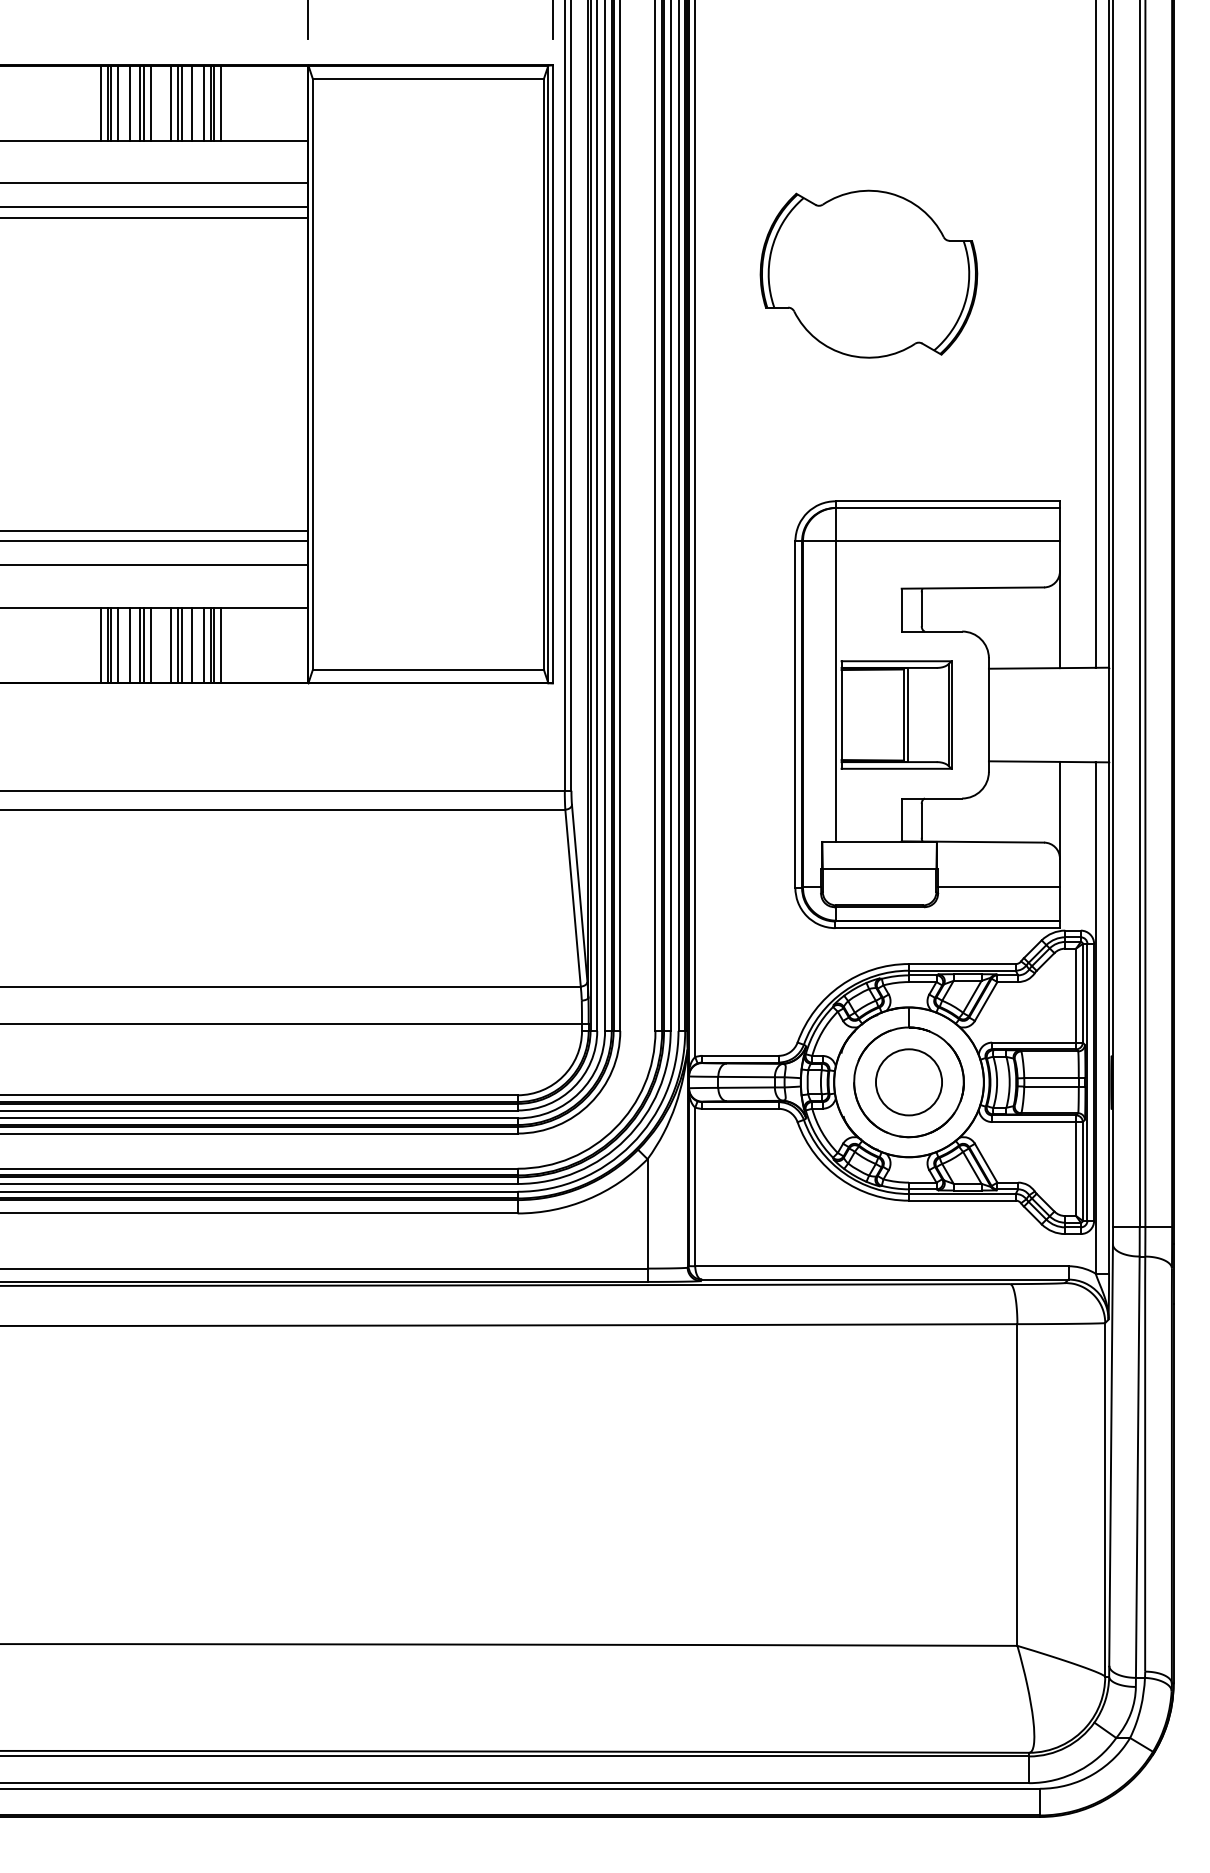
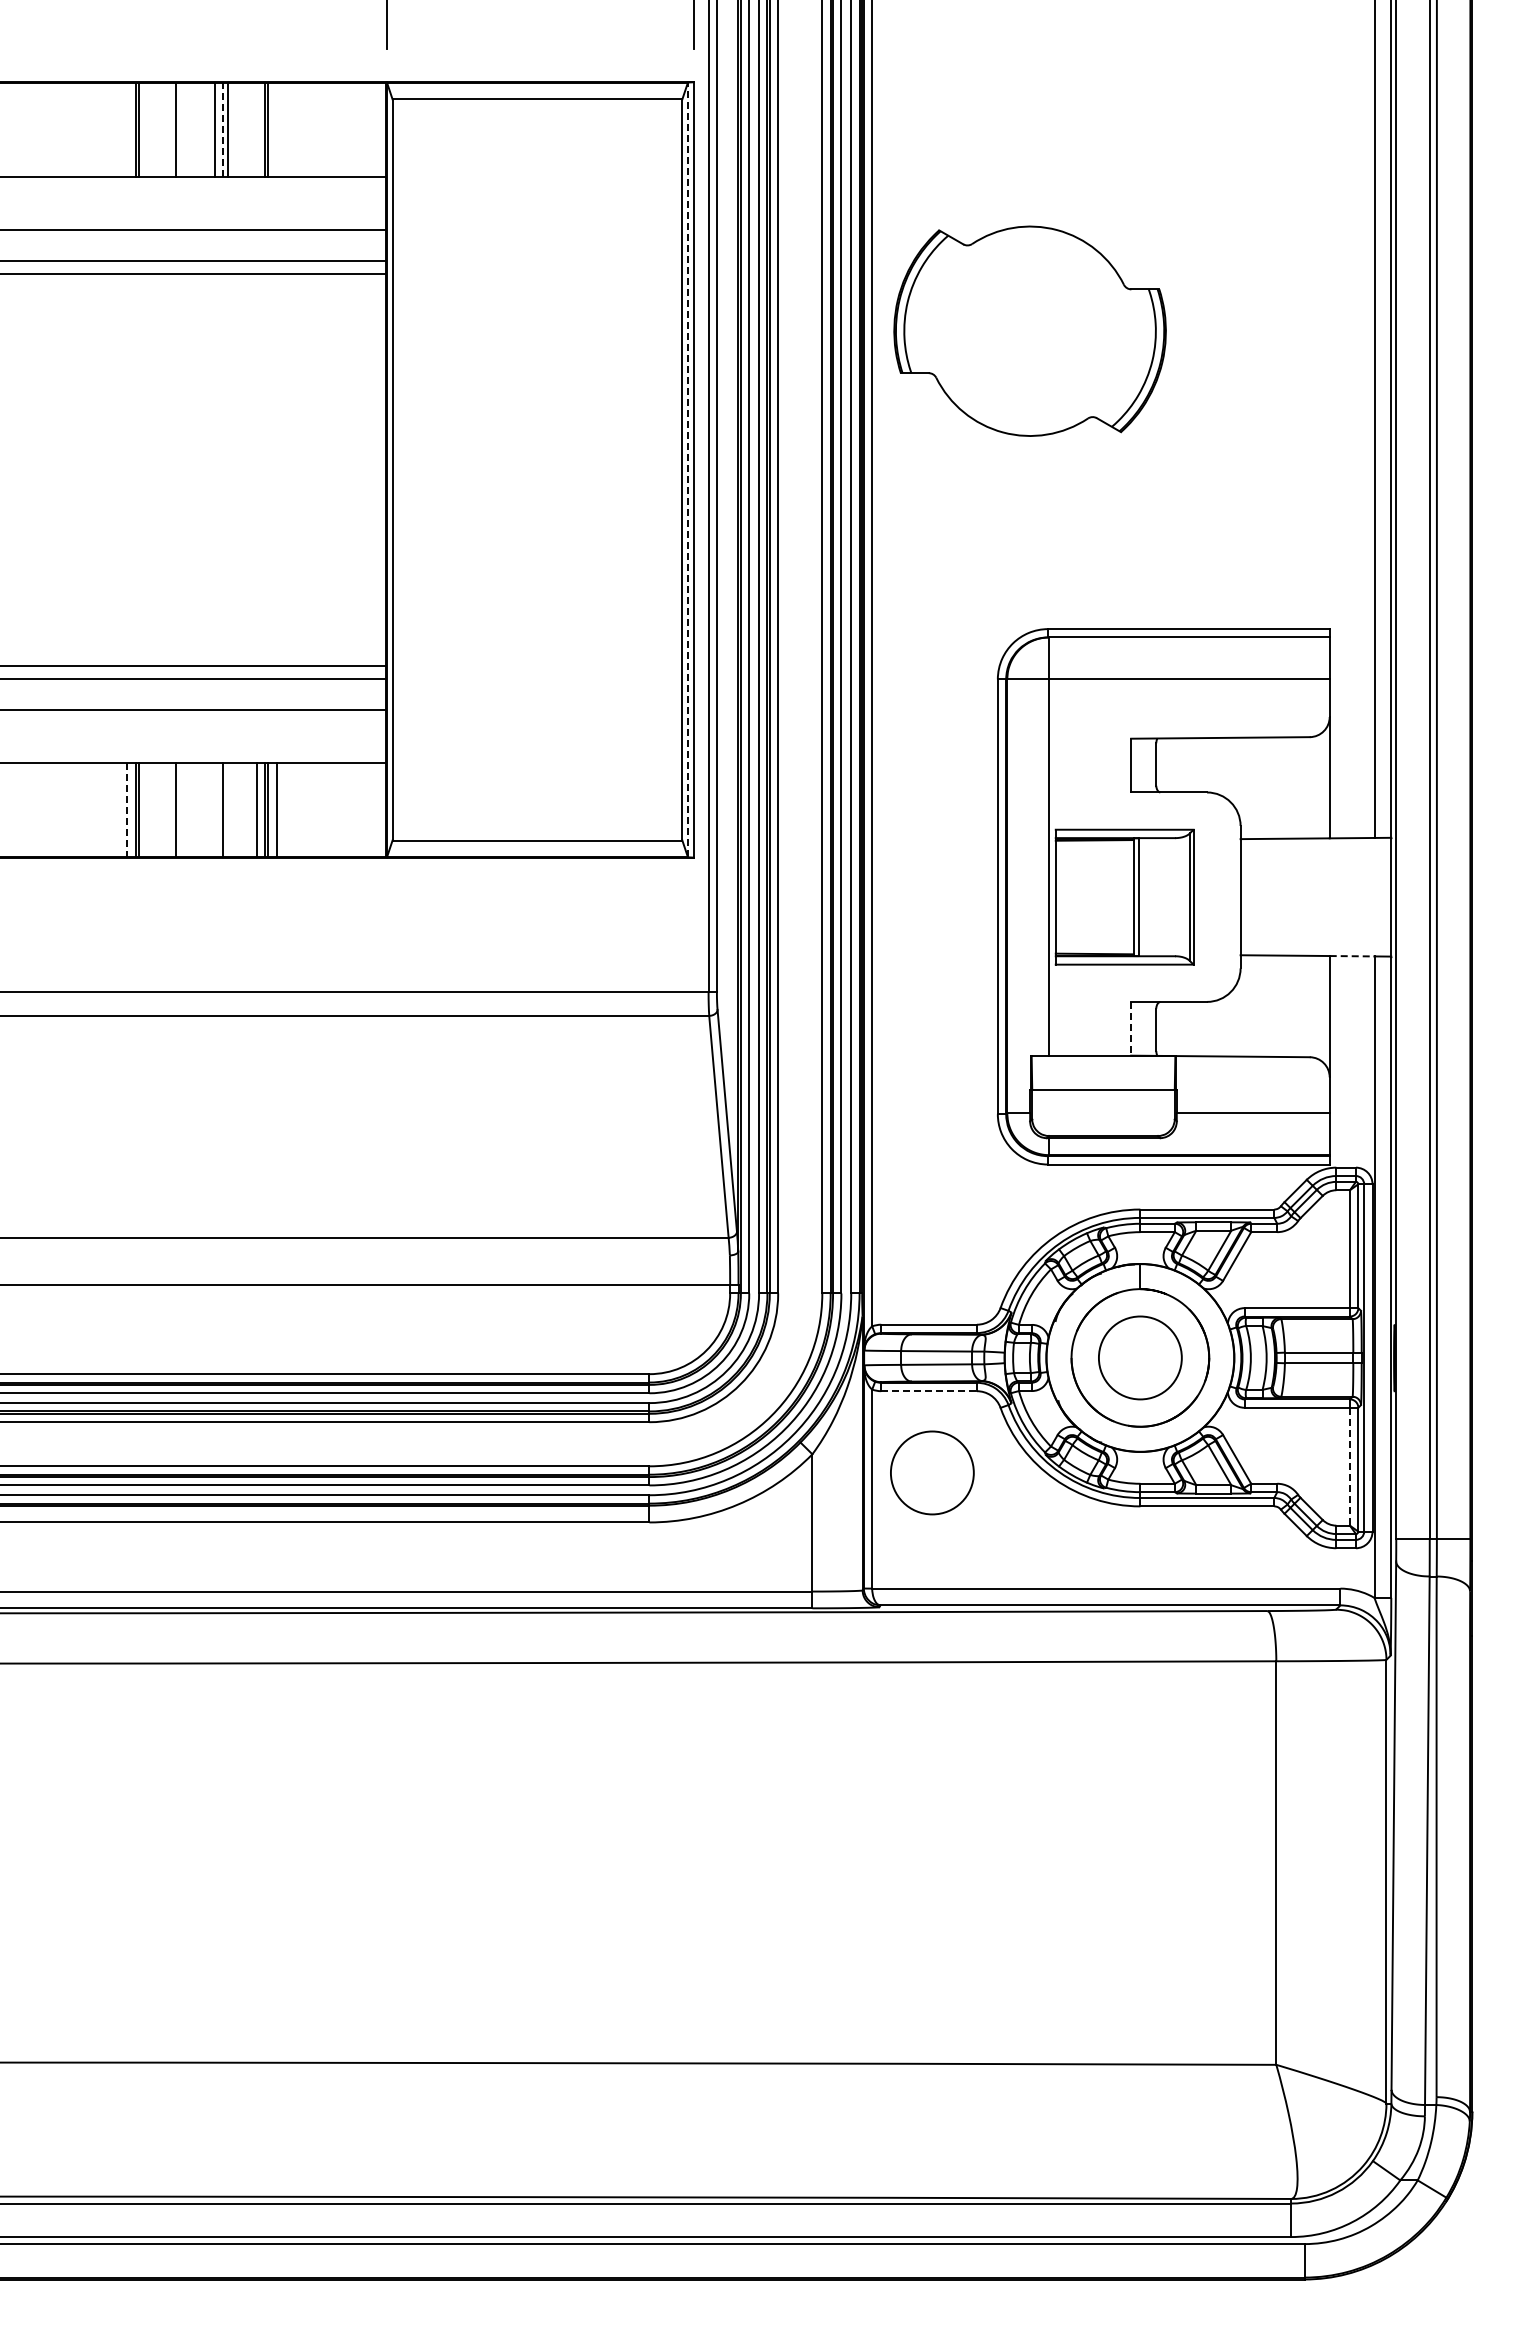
line: (101, 103) -> (127, 129), removed
line: (117, 103) -> (147, 129), removed
line: (130, 103) -> (163, 129), removed
line: (143, 103) -> (180, 129), removed
line: (150, 103) -> (189, 129), removed
line: (178, 103) -> (223, 129), solid -> dashed
line: (191, 103) -> (240, 129), removed
line: (204, 103) -> (256, 129), removed
line: (220, 103) -> (276, 129), removed
part: (868, 273) -> (1029, 330), moved
line: (548, 374) -> (687, 469), solid -> dashed
line: (101, 645) -> (127, 810), solid -> dashed
line: (117, 645) -> (147, 810), removed
line: (130, 645) -> (163, 810), removed
line: (143, 645) -> (180, 810), removed
line: (150, 645) -> (189, 810), removed
line: (170, 645) -> (214, 810), removed
line: (182, 645) -> (228, 810), removed
line: (191, 645) -> (240, 810), removed
line: (1078, 762) -> (1352, 956), solid -> dashed
line: (901, 819) -> (1131, 1028), solid -> dashed
line: (740, 1109) -> (929, 1391), solid -> dashed
line: (1075, 1168) -> (1349, 1466), solid -> dashed
circle: (743, 1173) -> (932, 1472), added

